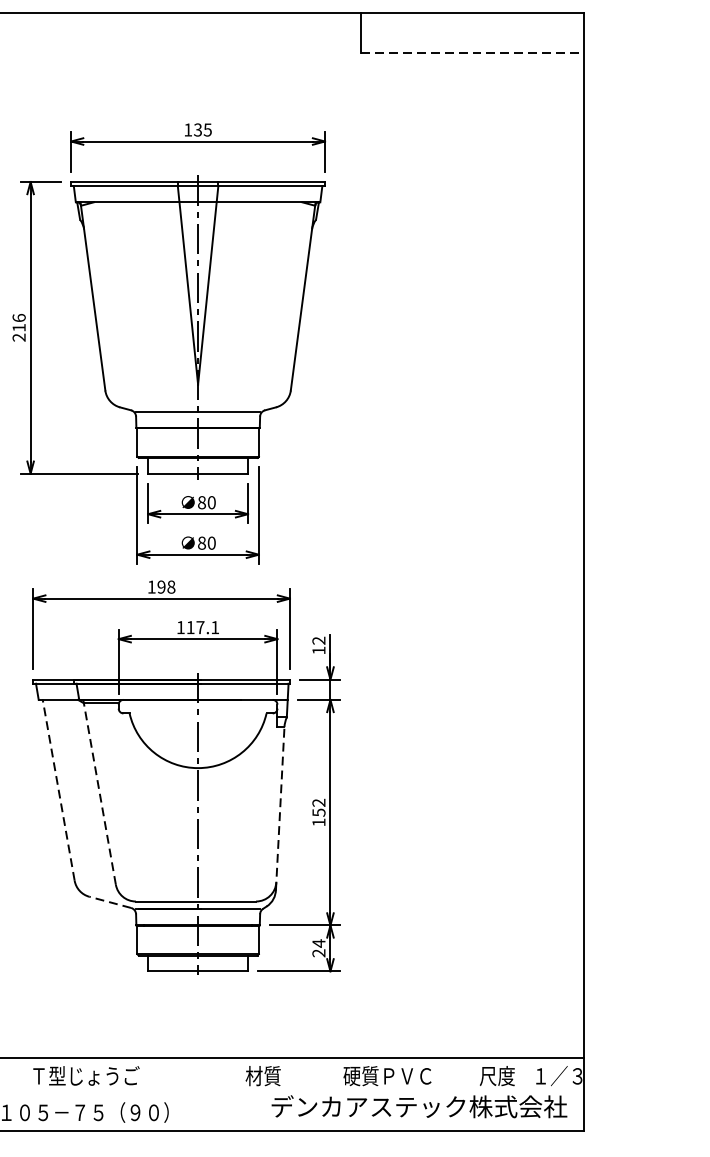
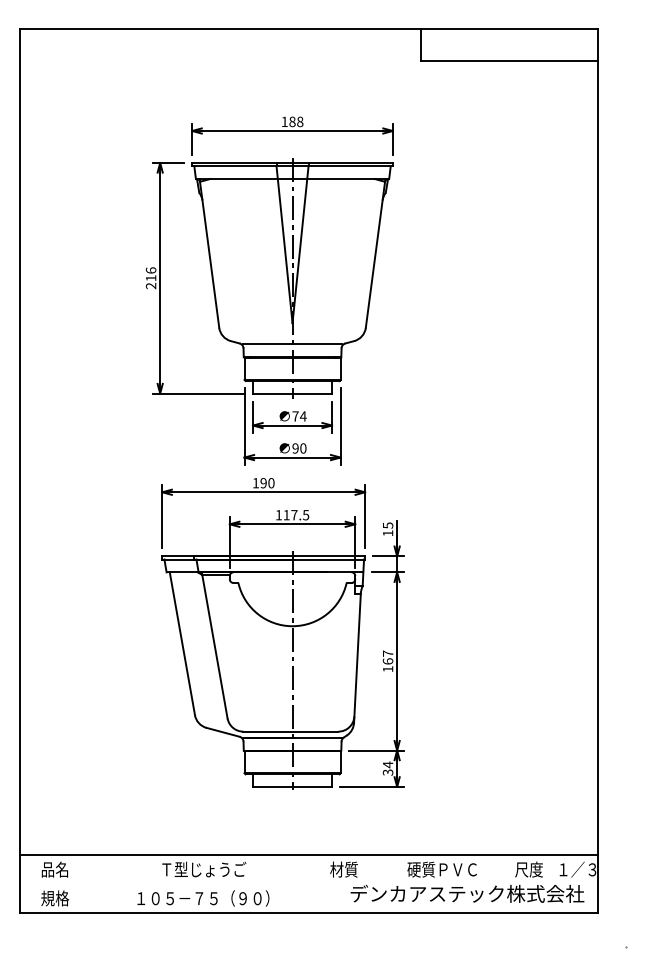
line: (473, 53) -> (510, 61), dashed -> solid
text: (203, 129) -> (296, 121), 135 -> 188
text: (206, 502) -> (299, 416), 80 -> 74
text: (201, 543) -> (295, 448), 80 -> 90
text: (171, 587) -> (271, 483), 198 -> 190
text: (214, 628) -> (305, 515), 117.1 -> 117.5
text: (318, 640) -> (387, 525), 12 -> 15
line: (58, 789) -> (182, 643), dashed -> solid
line: (99, 791) -> (214, 644), dashed -> solid
text: (318, 807) -> (387, 657), 152 -> 167
line: (280, 808) -> (357, 658), dashed -> solid
line: (109, 902) -> (222, 732), dashed -> solid
text: (319, 953) -> (388, 772), 24 -> 34

